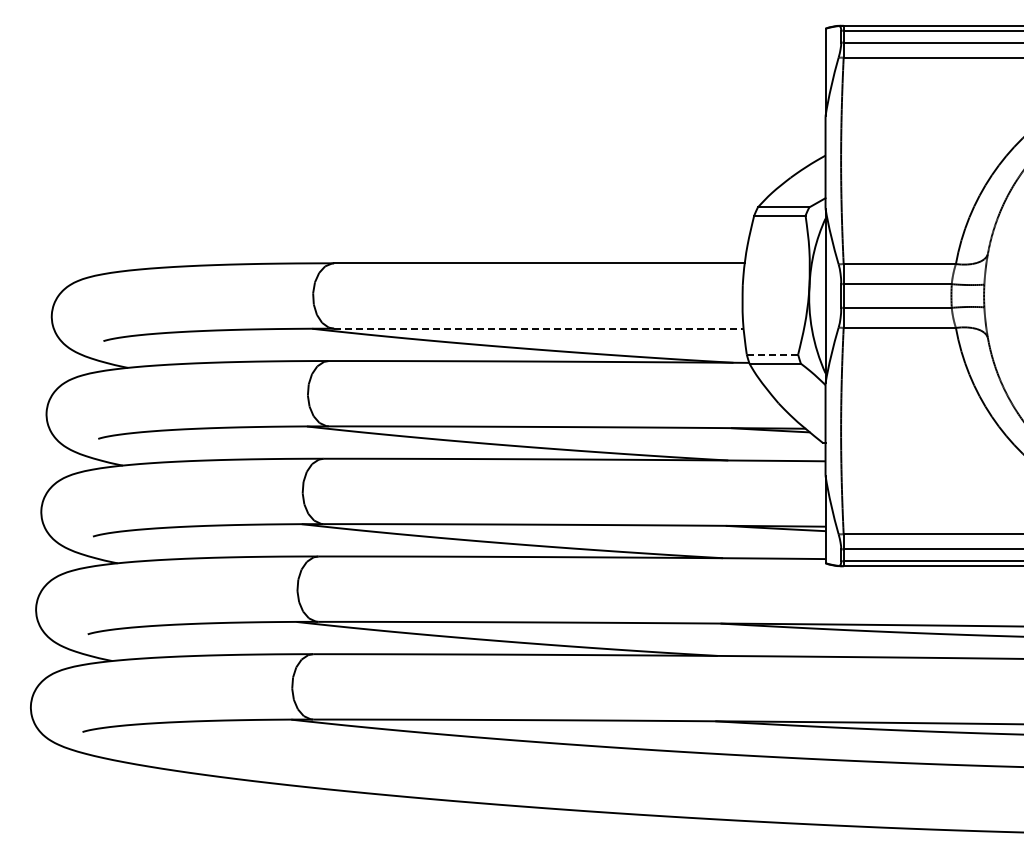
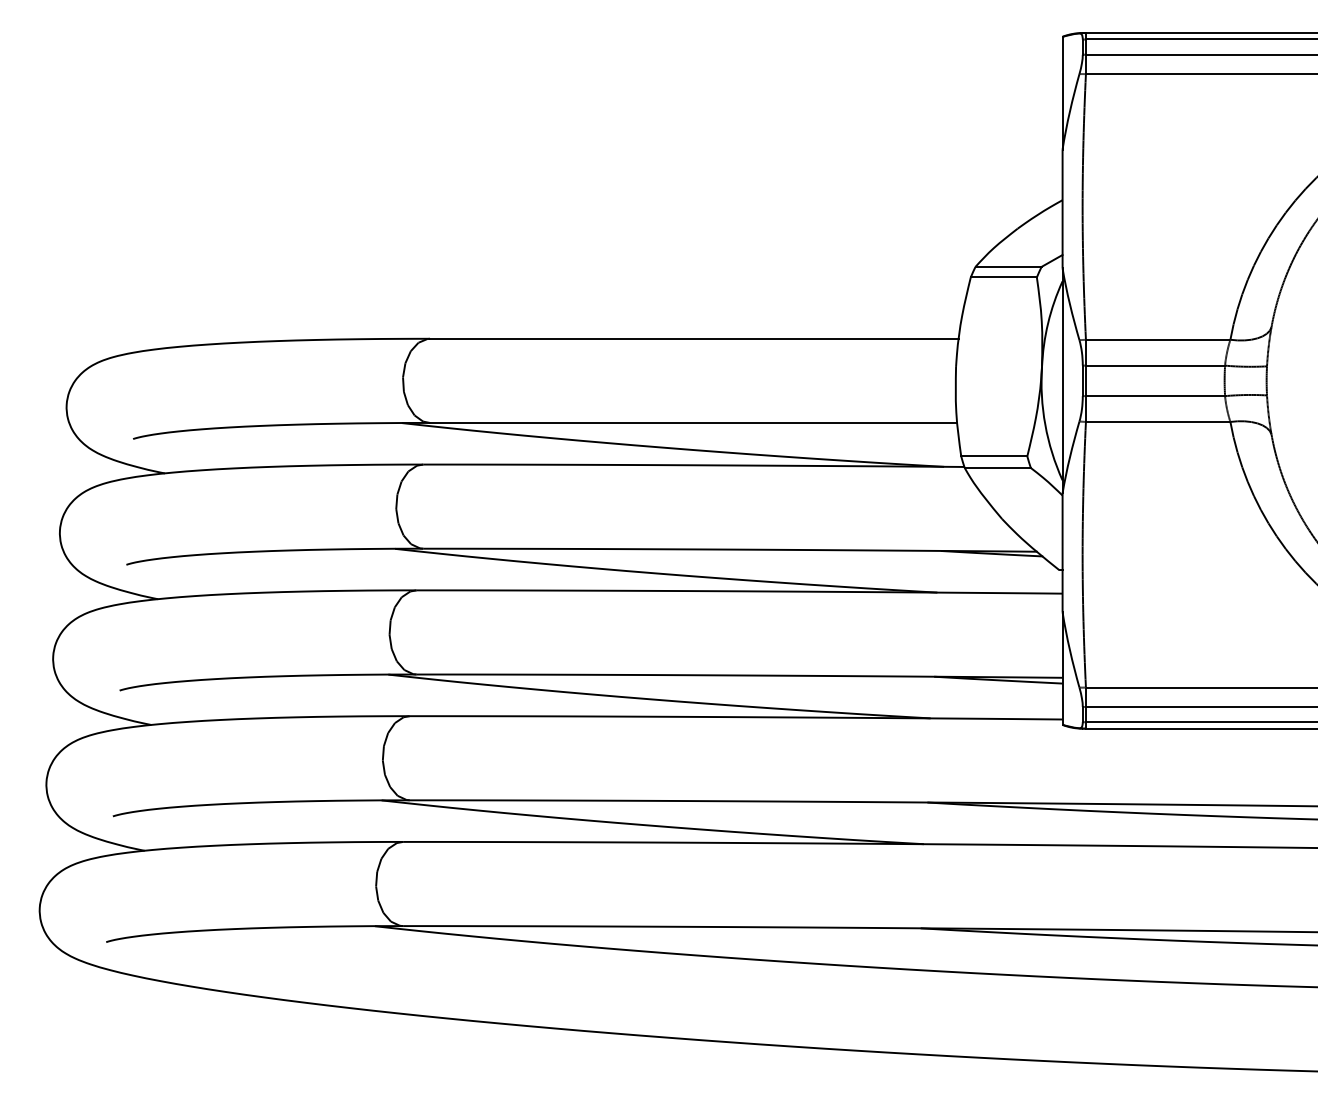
line: (538, 328) -> (693, 422), dashed -> solid
line: (772, 354) -> (994, 456), dashed -> solid

